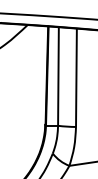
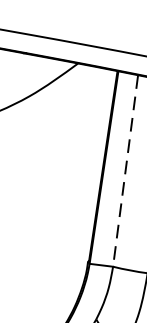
line: (58, 77) -> (125, 172), solid -> dashed

